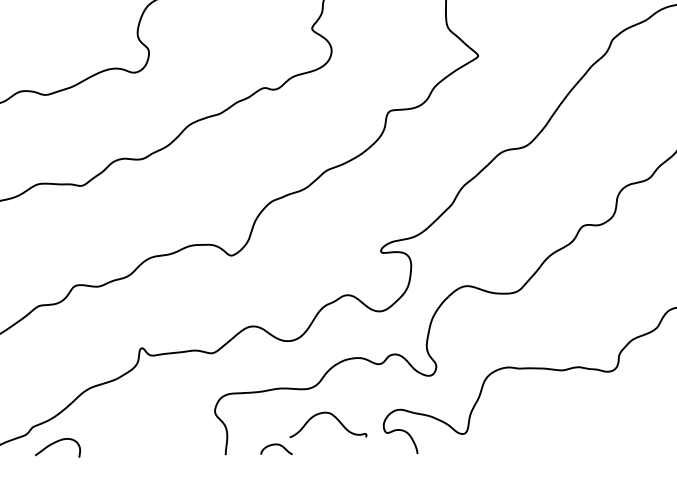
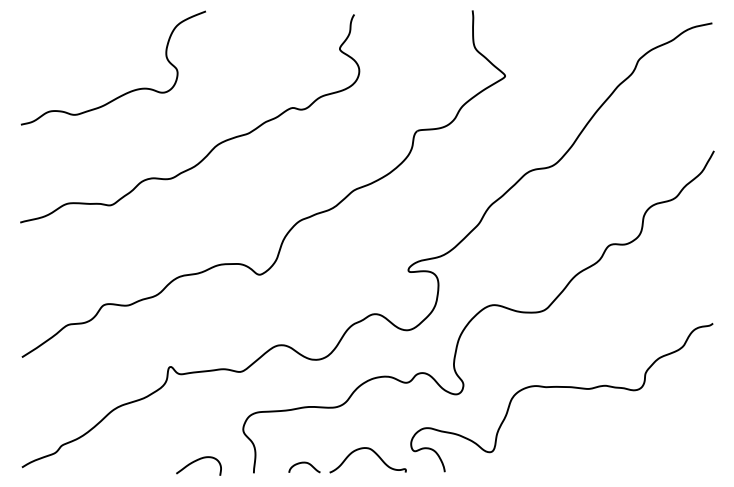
curve: (334, 418) -> (374, 453), moved
curve: (55, 443) -> (196, 461), moved

